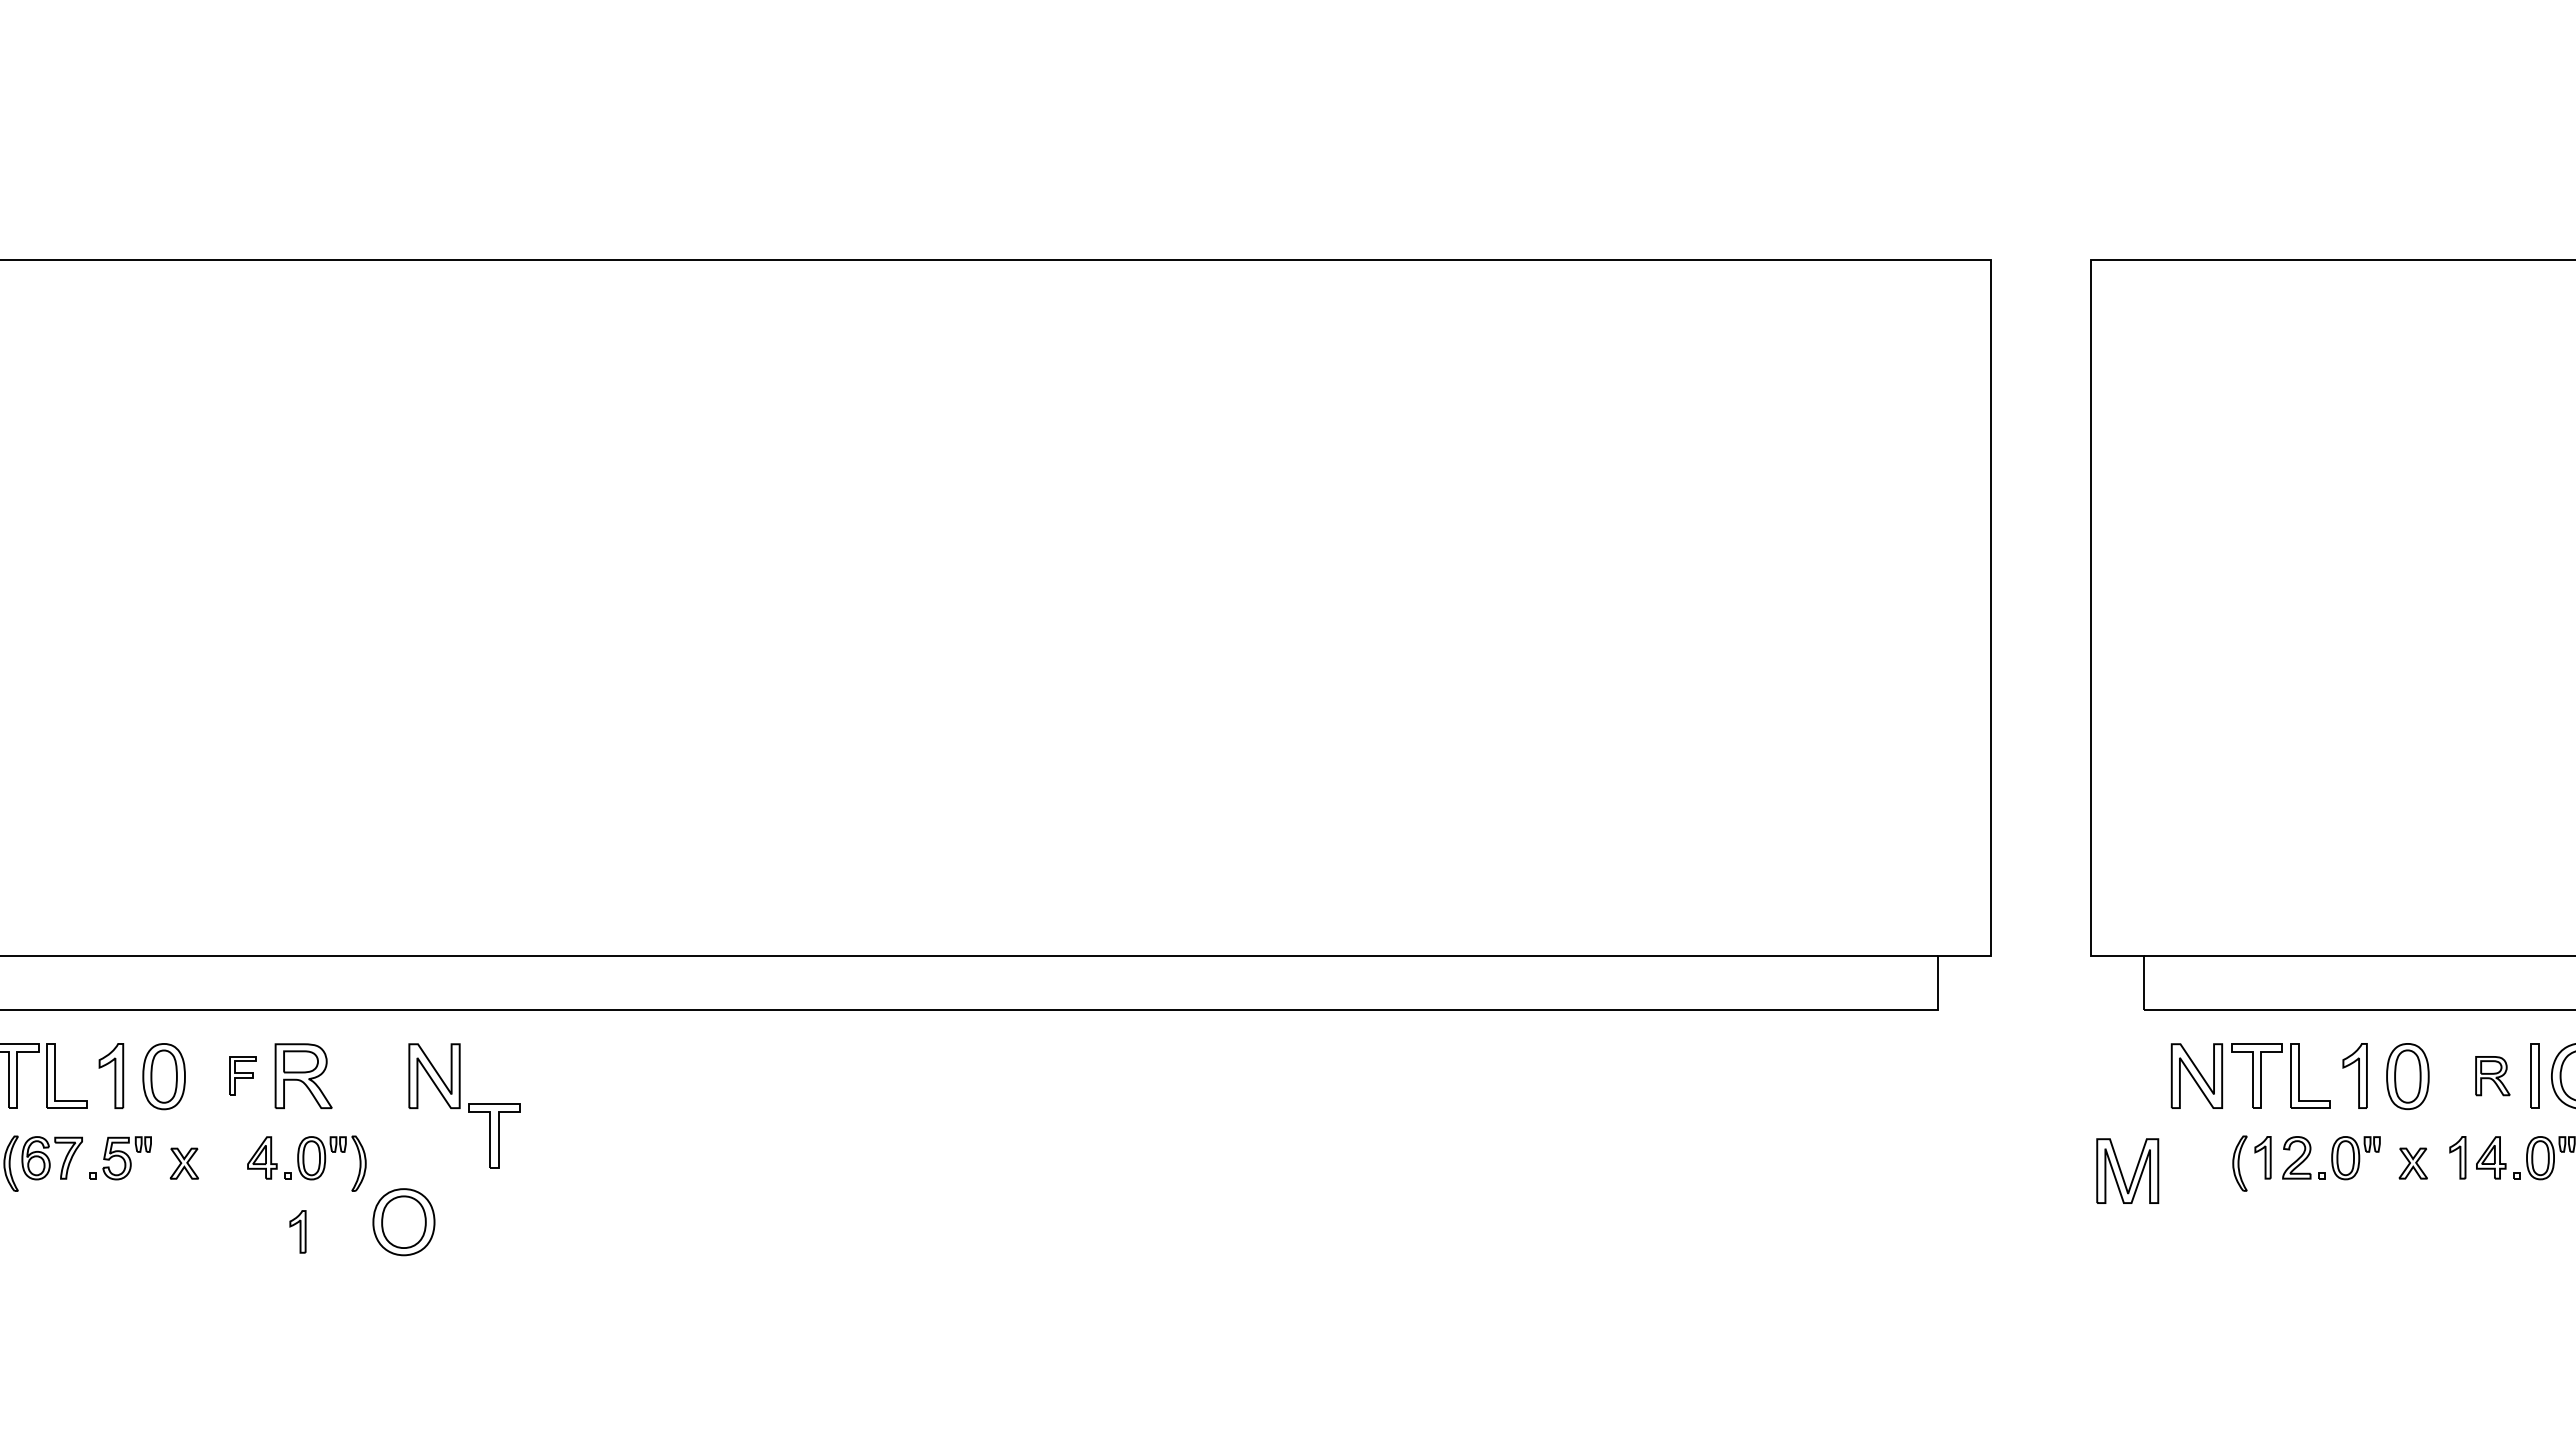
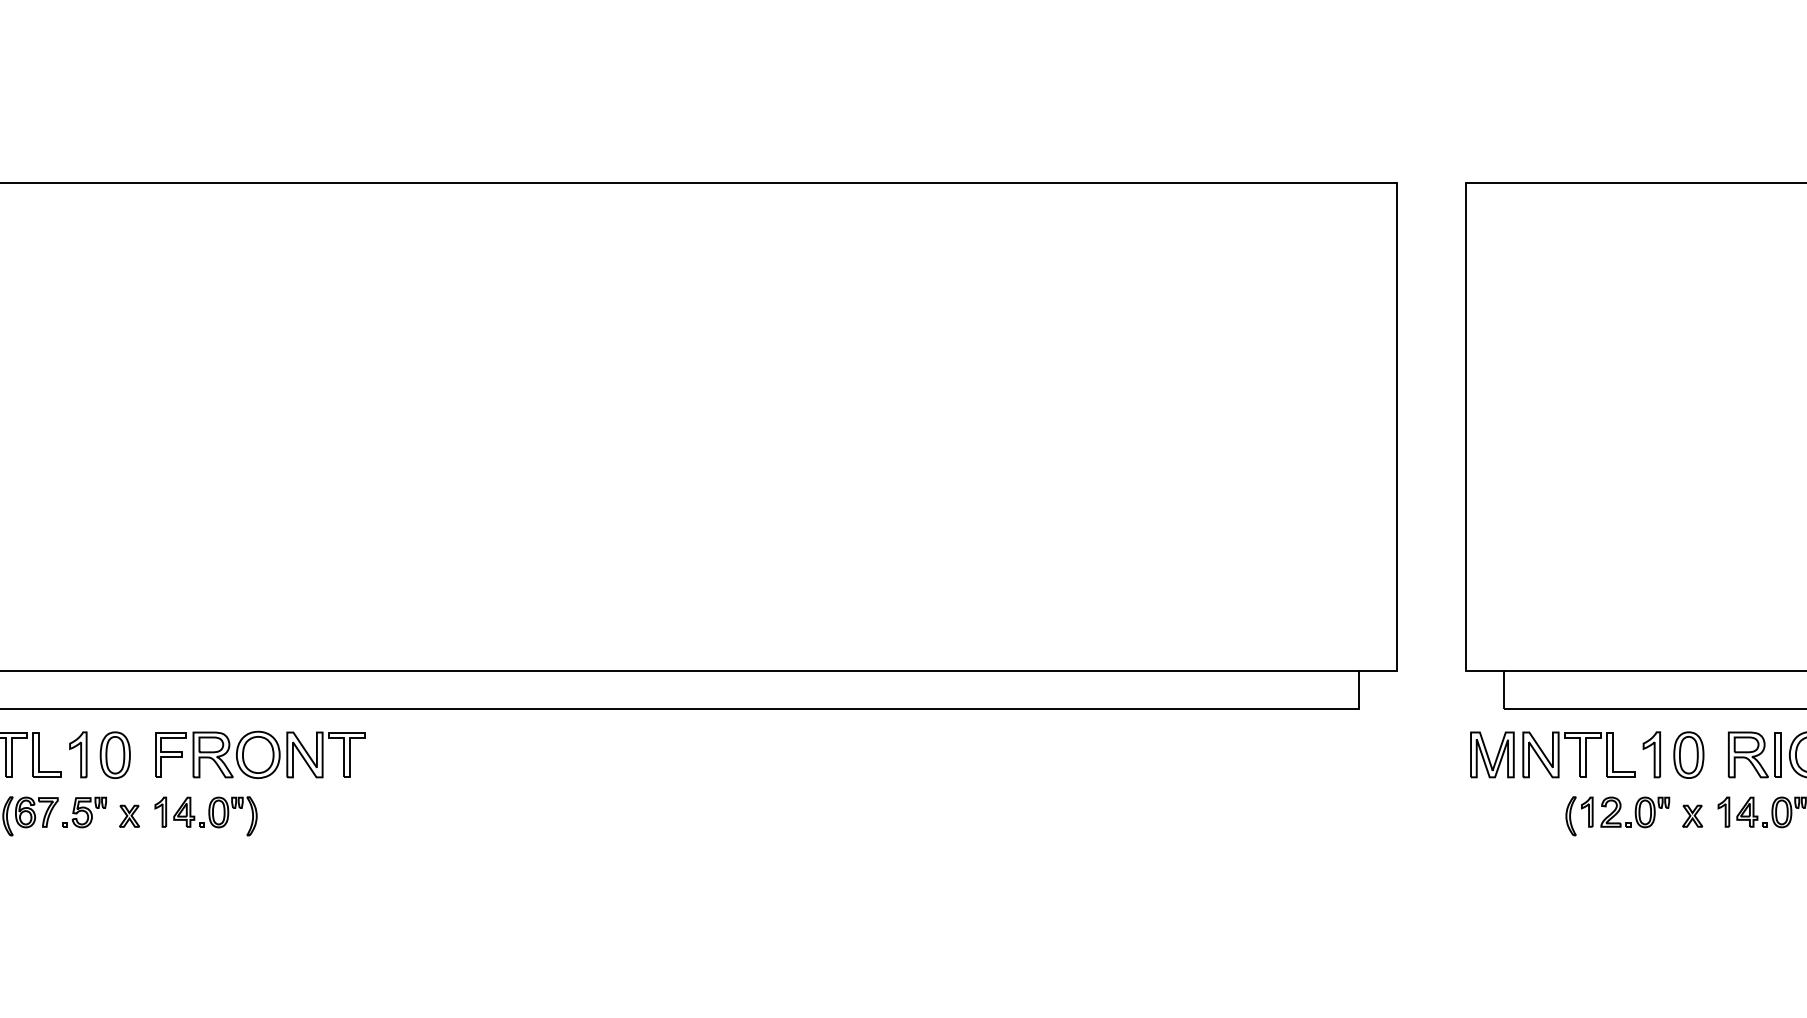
part: (242, 1075) -> (170, 754), size x1.67
part: (2492, 1075) -> (1748, 754), size x1.67
part: (494, 1135) -> (347, 754), moved
part: (2127, 1170) -> (1492, 754), moved
part: (403, 1222) -> (257, 755), moved
part: (297, 1231) -> (160, 811), moved

